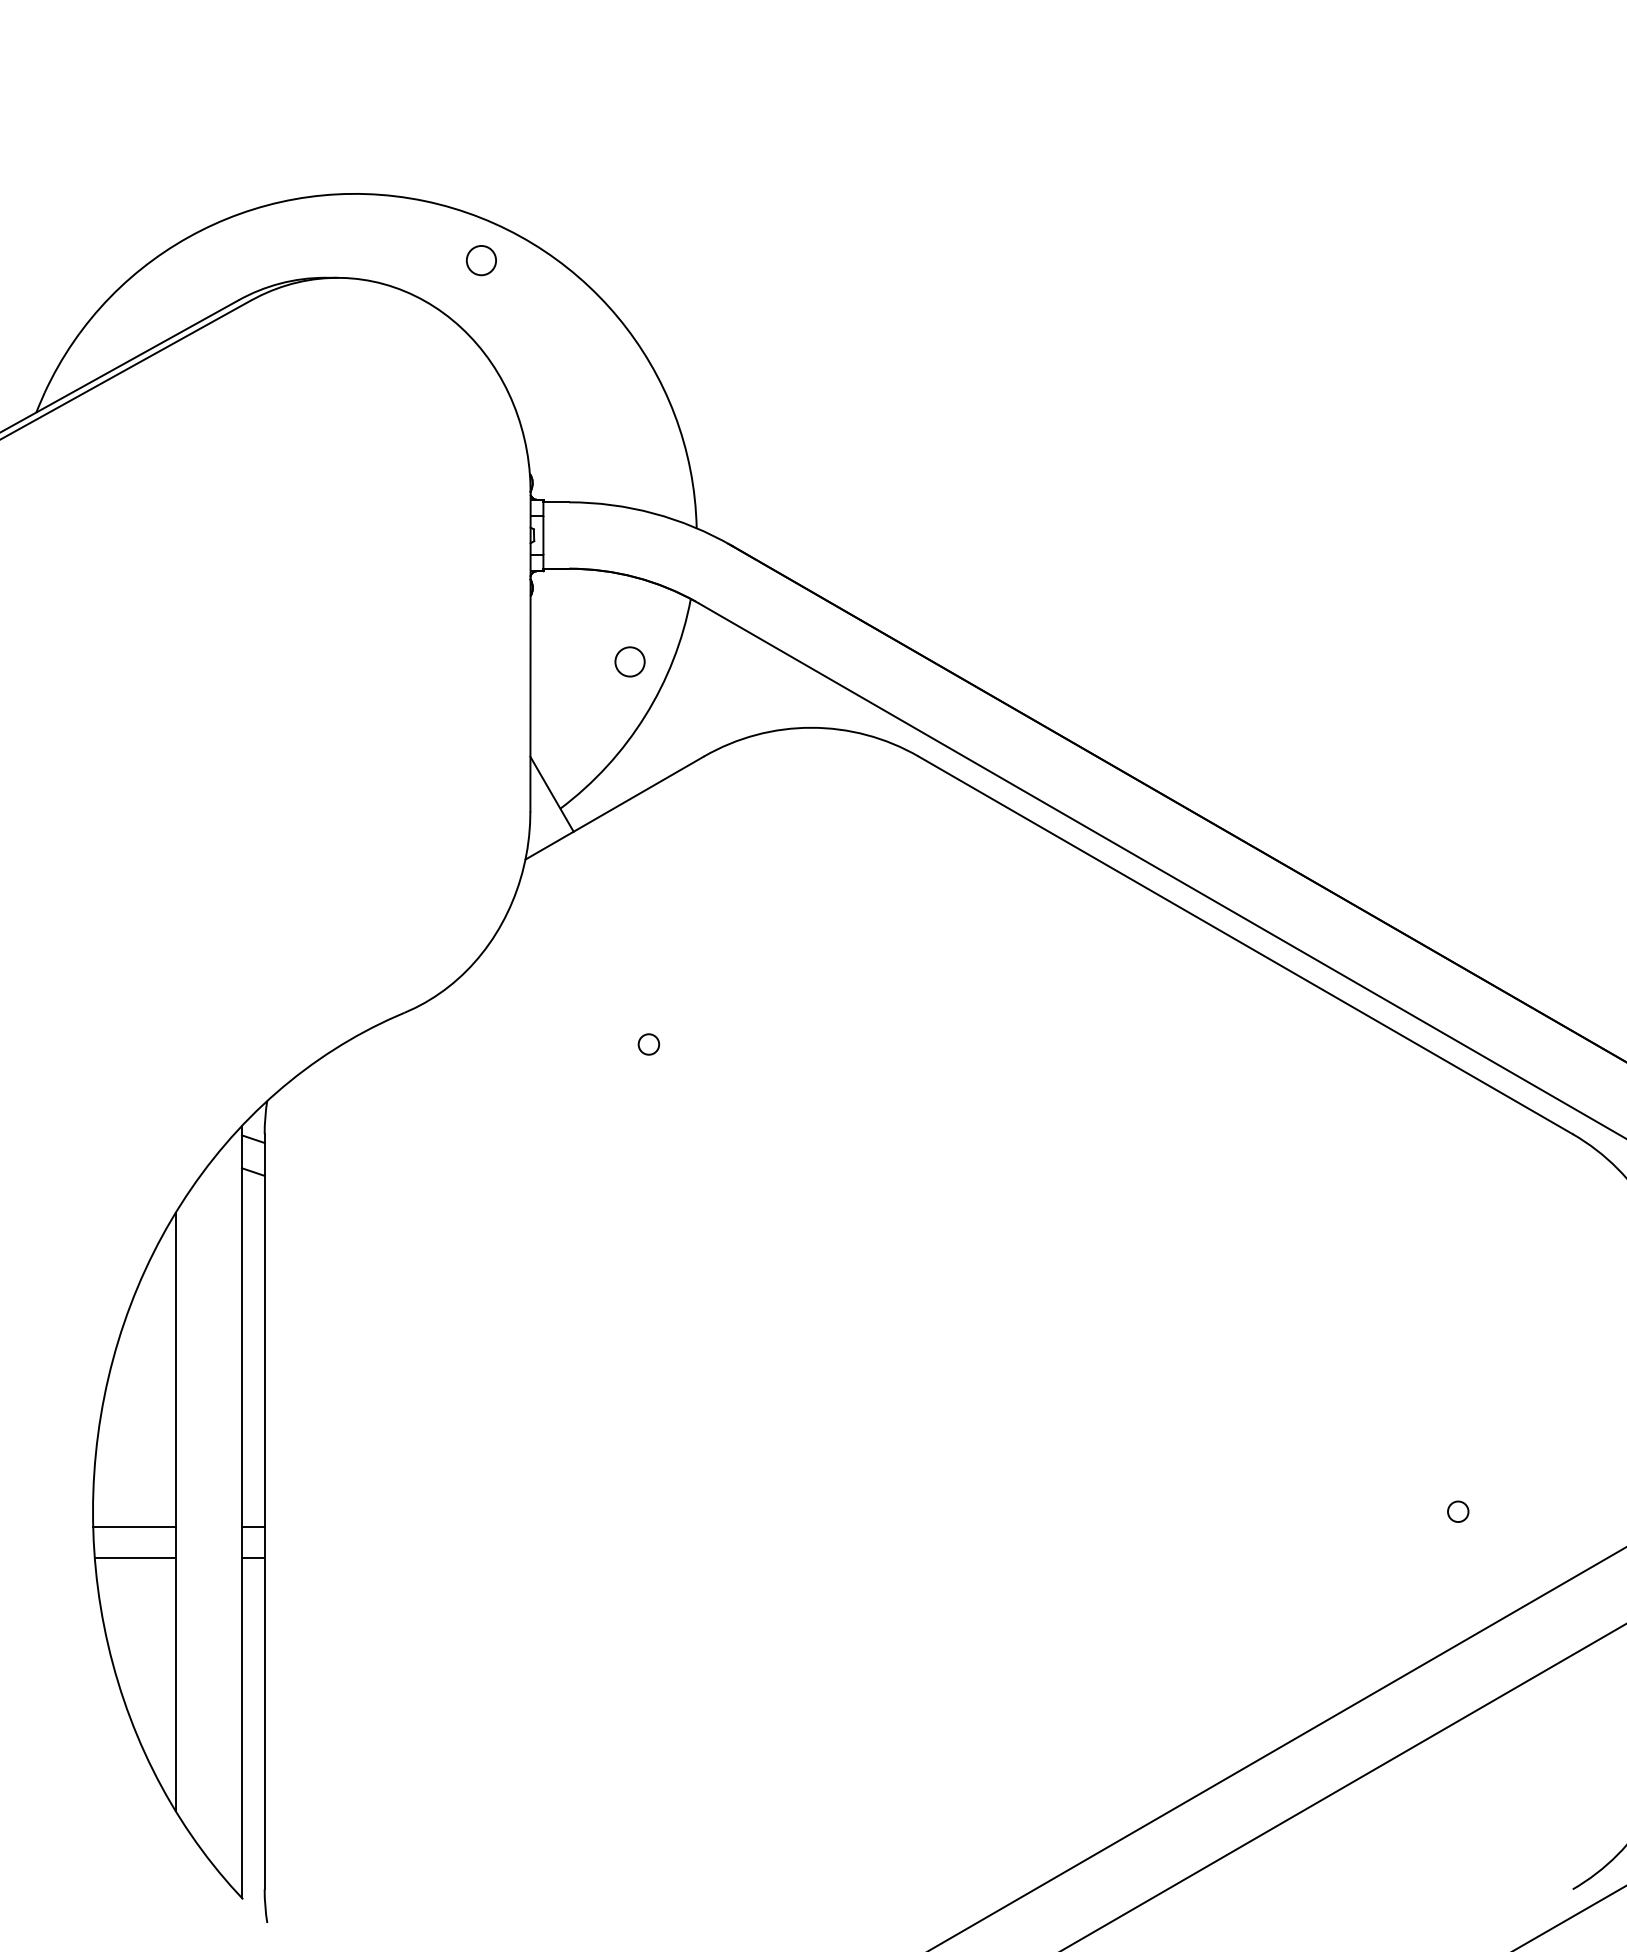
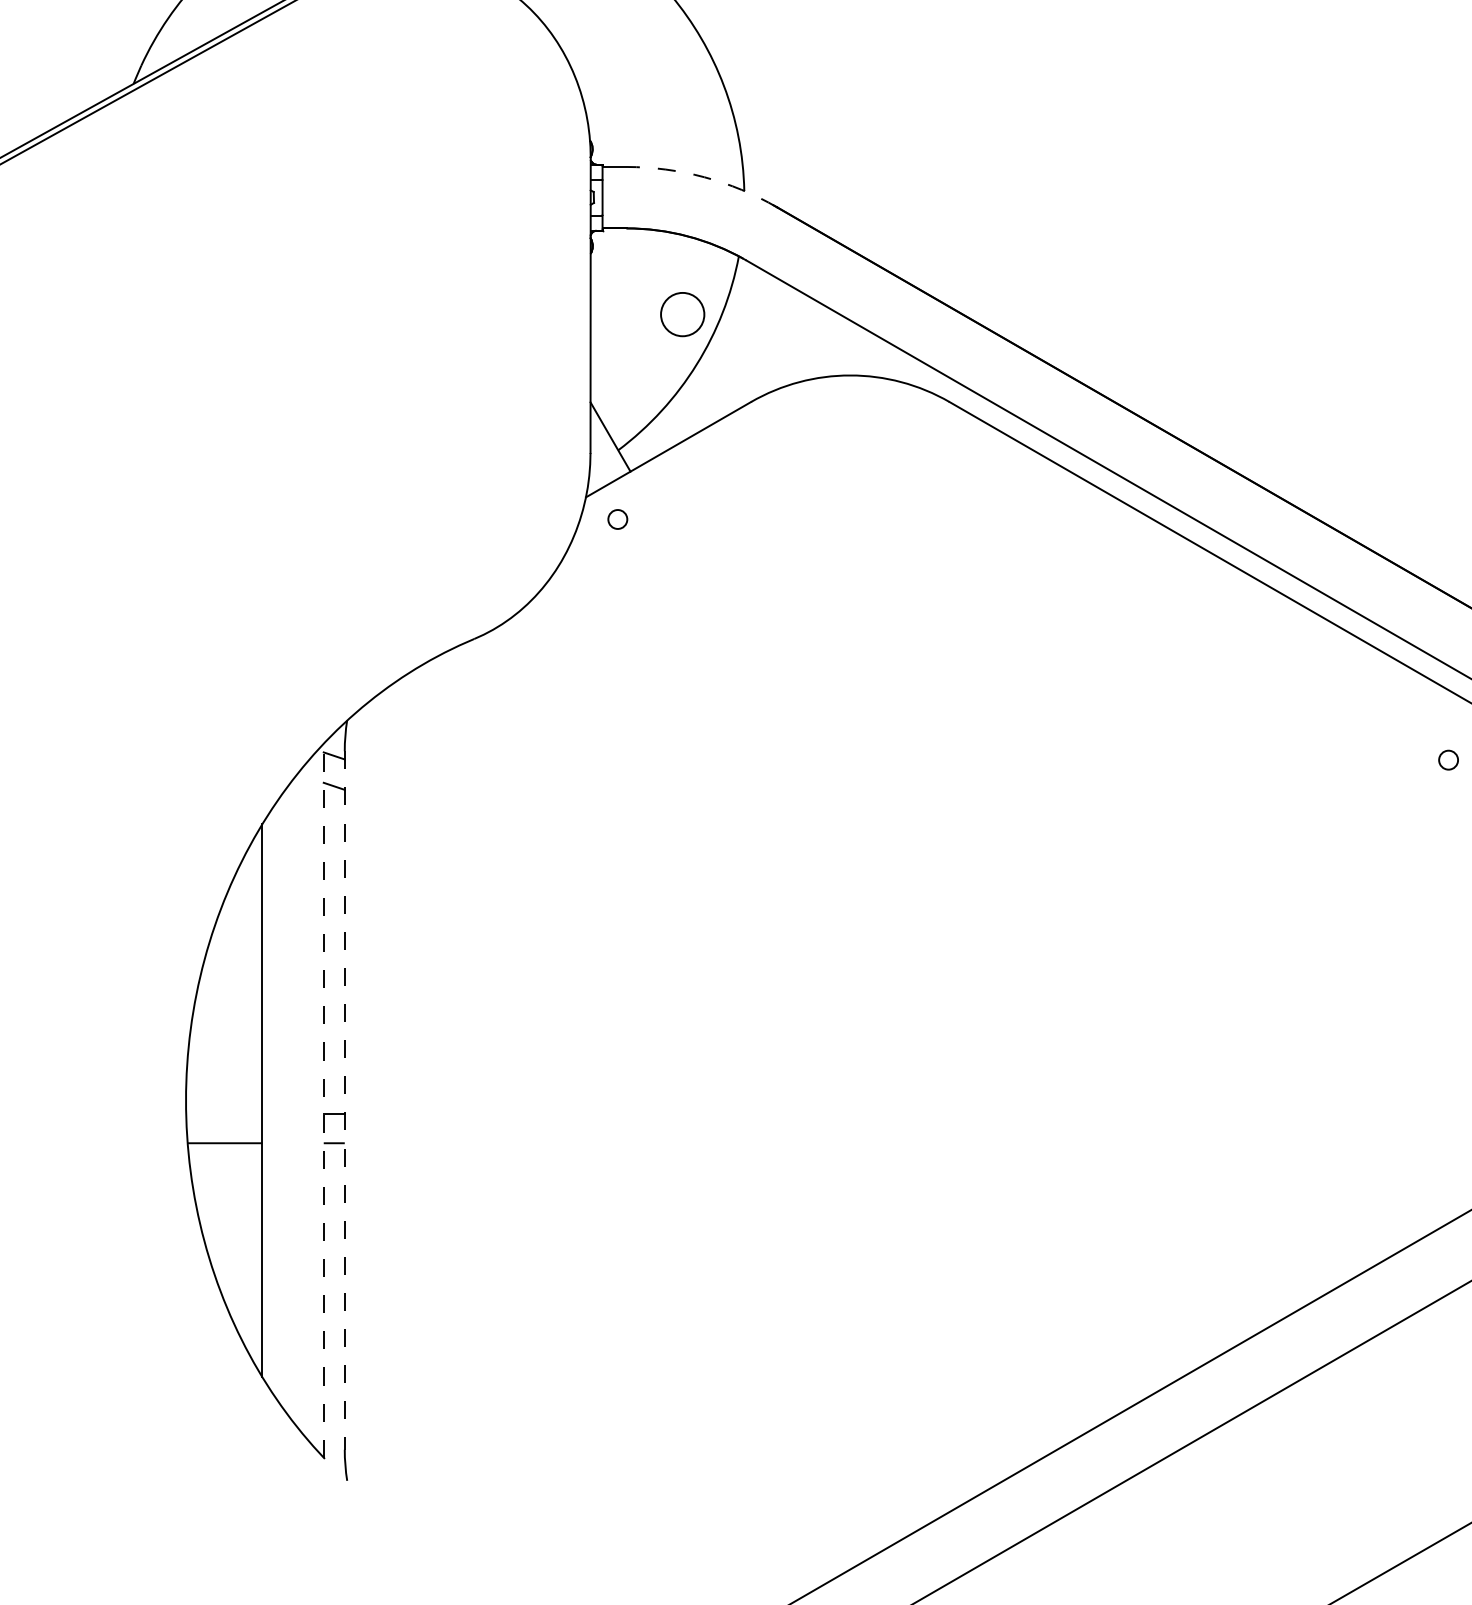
arc: (653, 513) -> (704, 177), solid -> dashed
circle: (629, 661) -> (682, 314), size x1.6
circle: (648, 1044) -> (617, 519), moved
line: (241, 1511) -> (323, 1100), solid -> dashed
line: (264, 1511) -> (344, 1100), solid -> dashed
circle: (1458, 1511) -> (1448, 759), moved
line: (134, 1526) -> (224, 1114), removed

